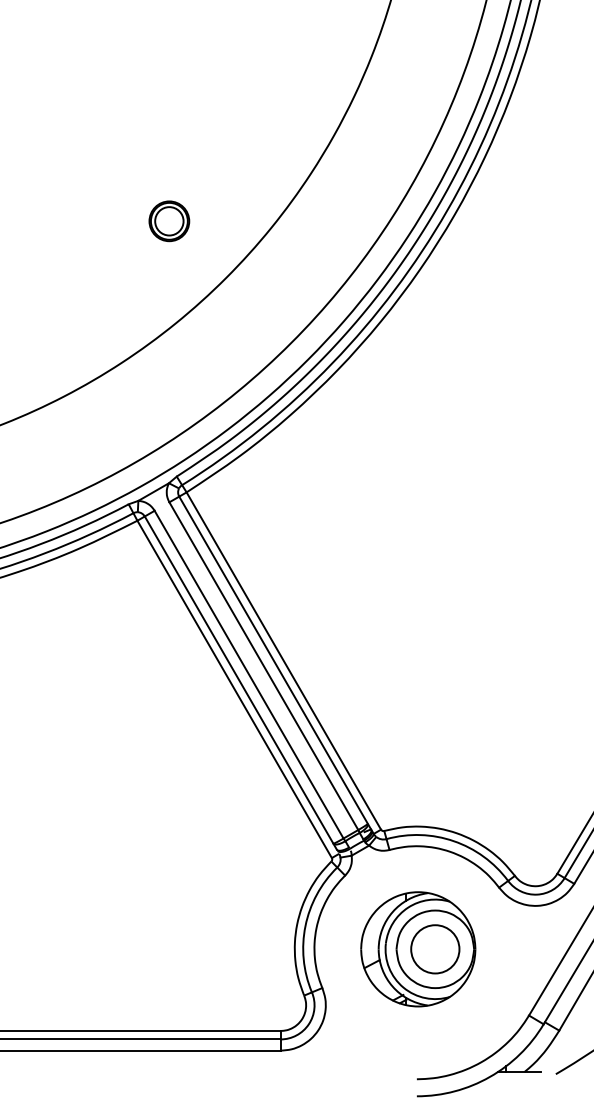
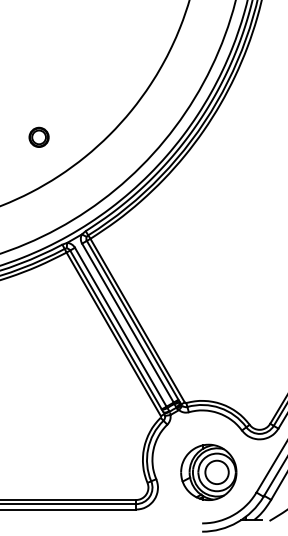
part: (168, 219) -> (38, 136), moved
part: (417, 947) -> (208, 471), moved

